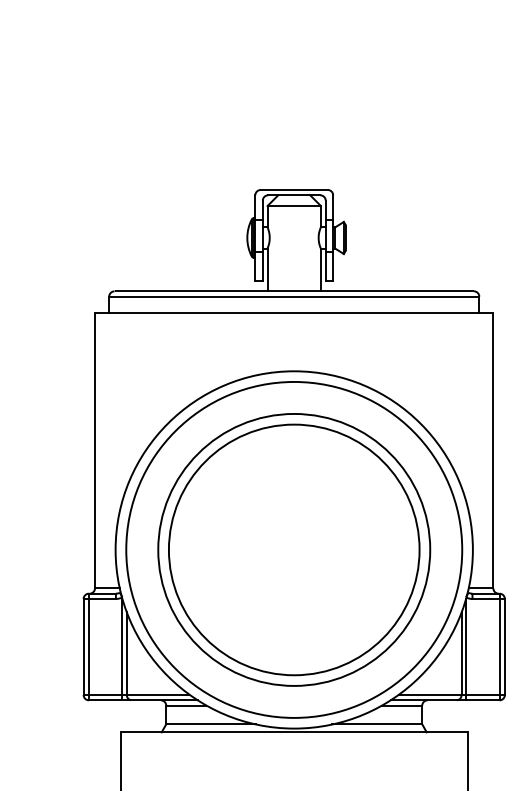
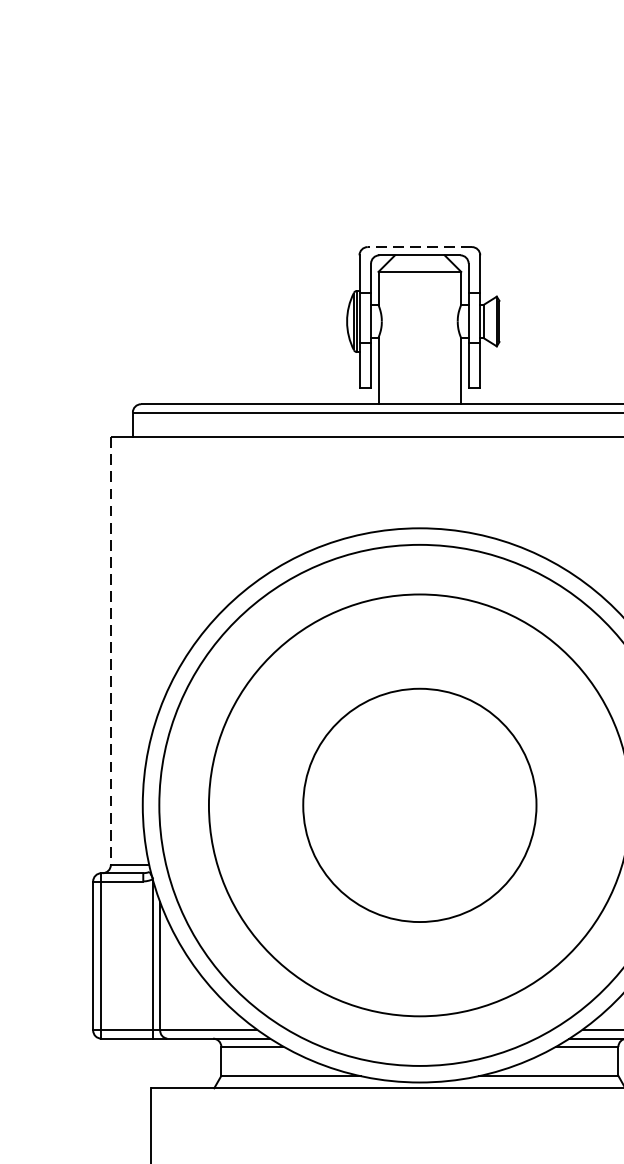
line: (294, 190) -> (420, 247), solid -> dashed
line: (95, 450) -> (111, 651), solid -> dashed
circle: (293, 549) -> (418, 804), size x0.6

